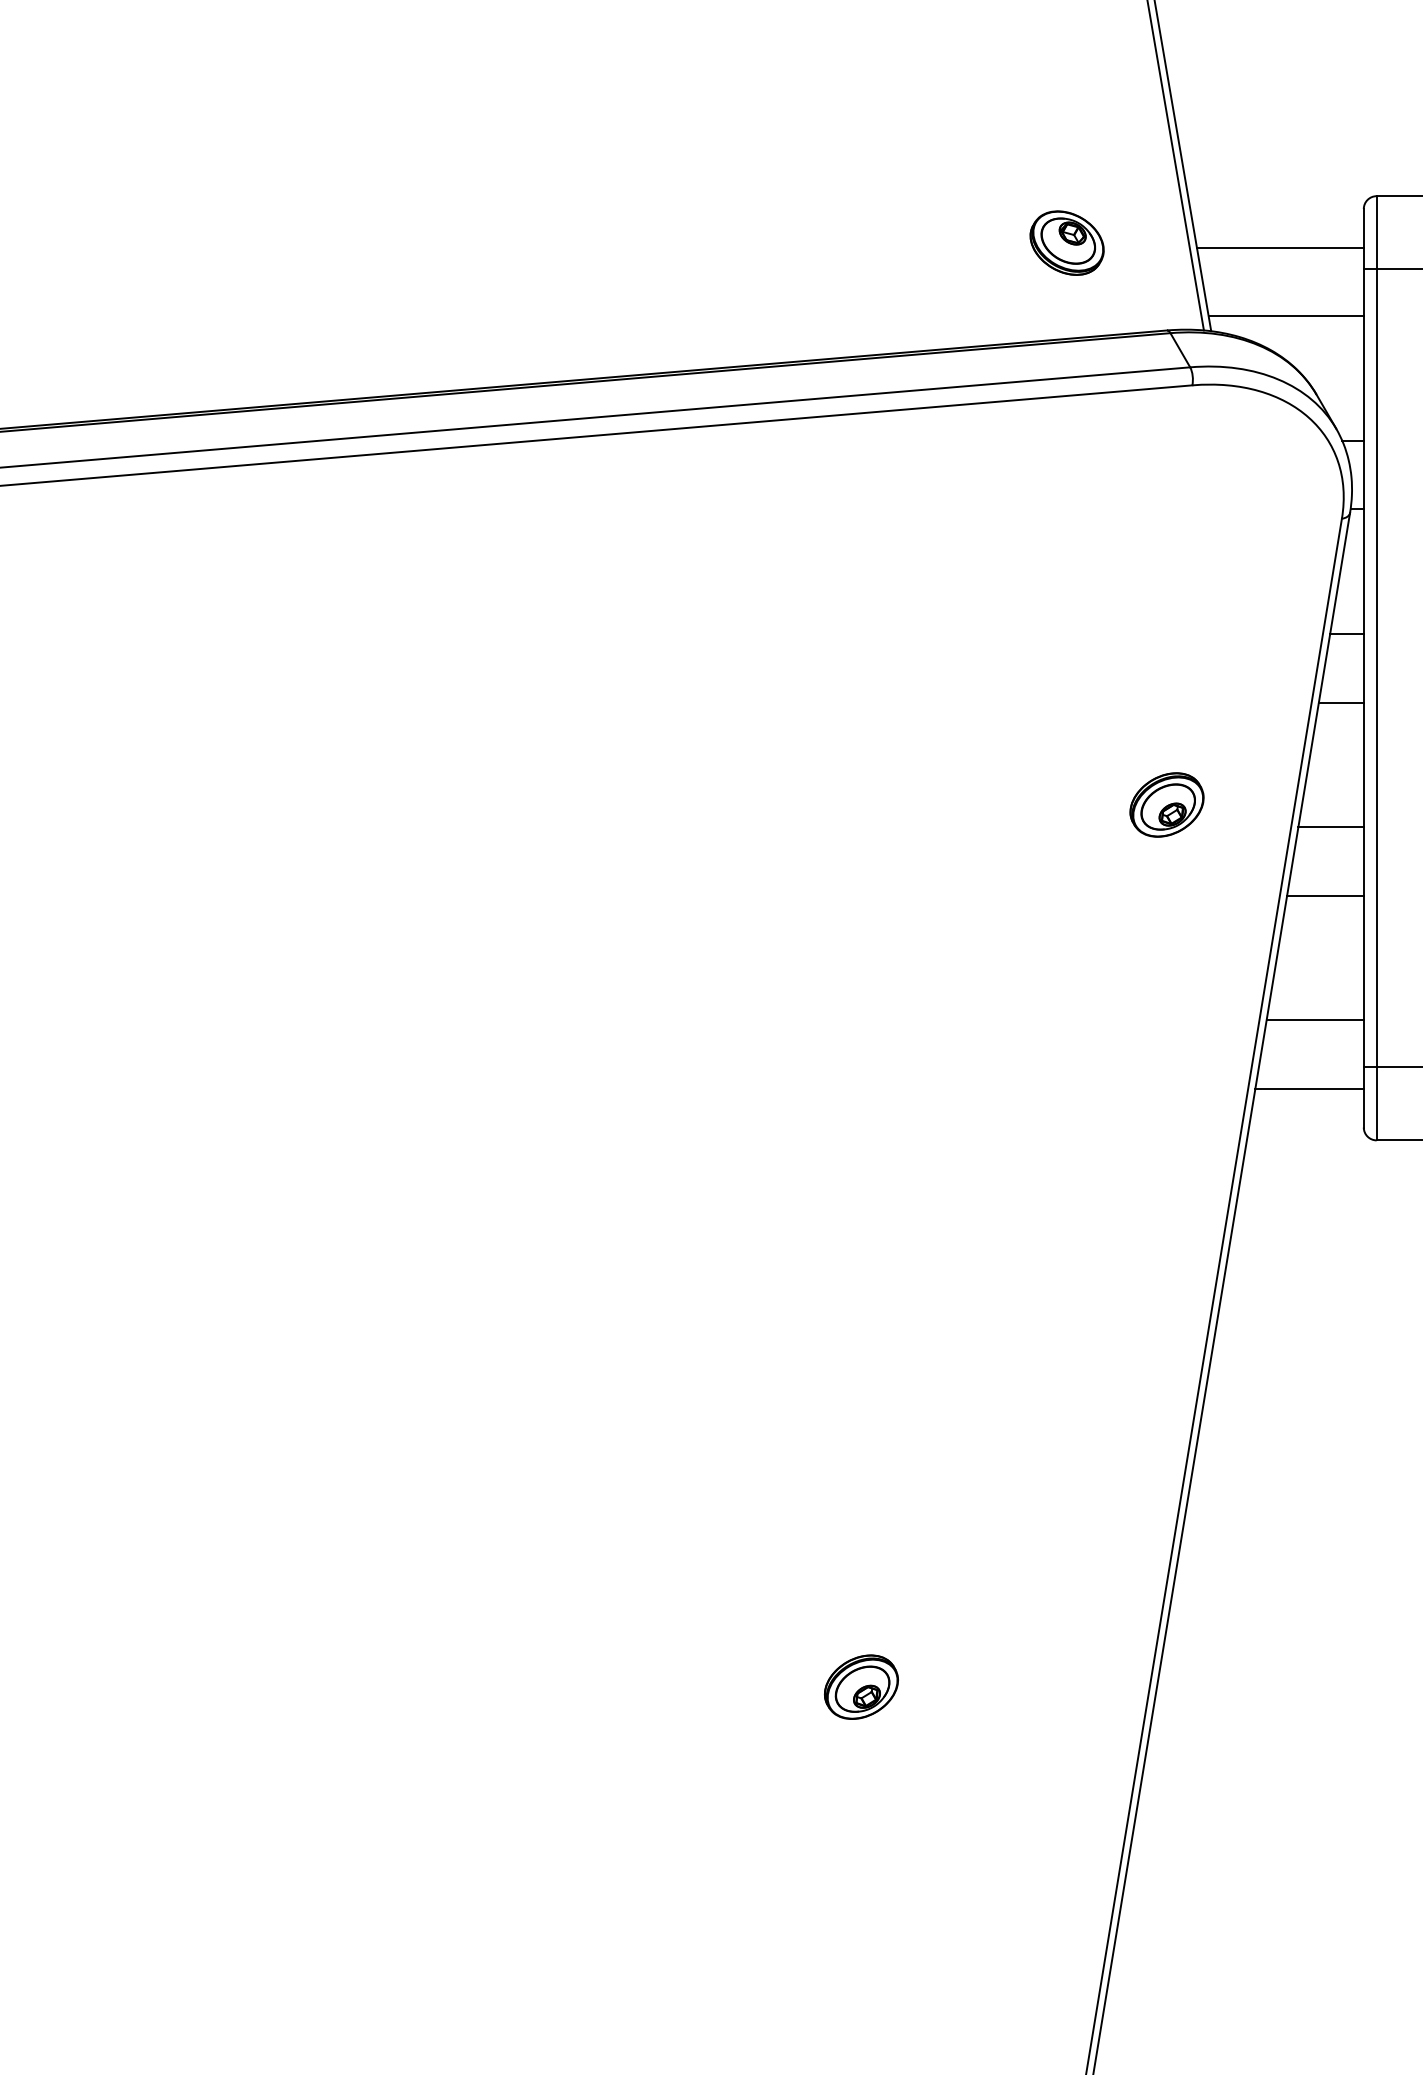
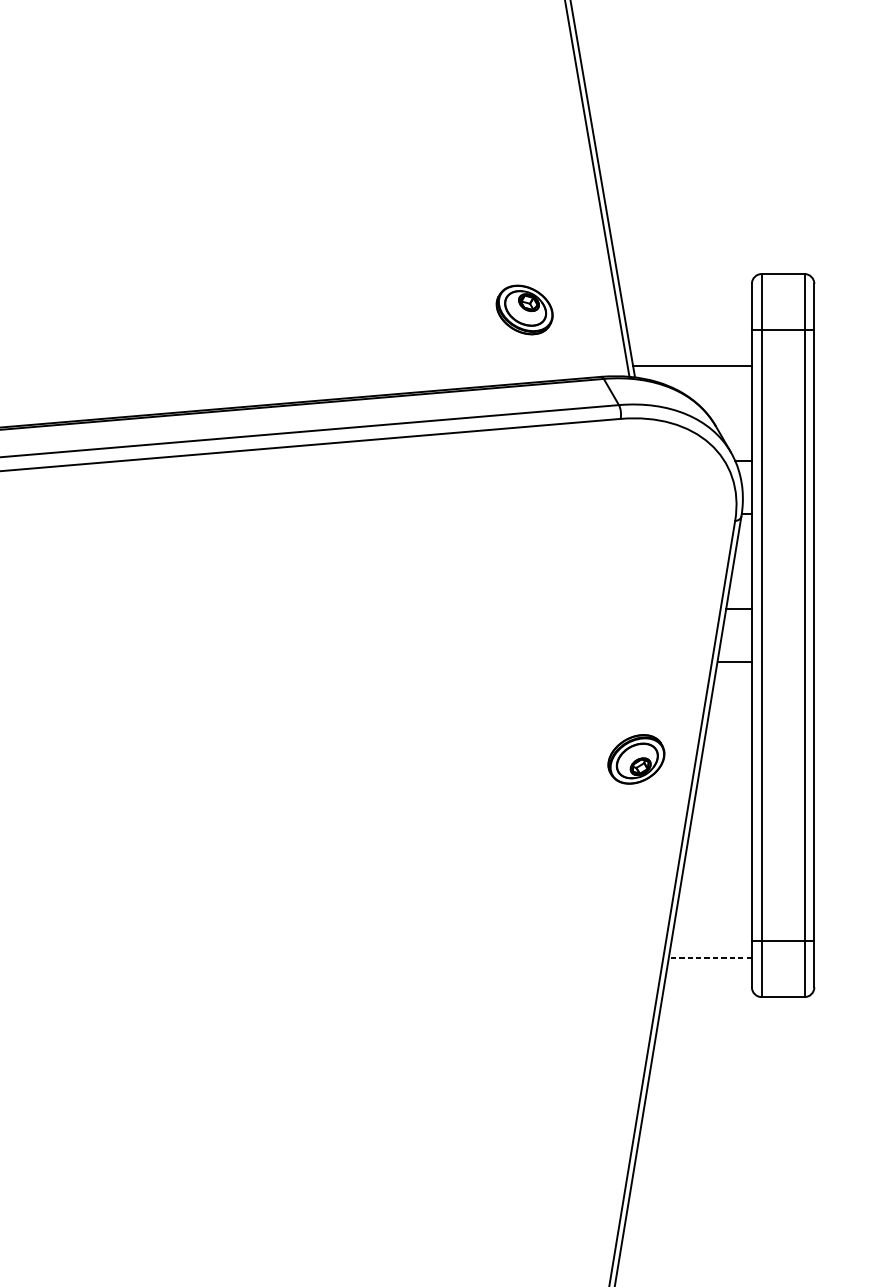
line: (1279, 247) -> (687, 313), removed
part: (1166, 804) -> (636, 759), moved
line: (1330, 827) -> (726, 757), removed
line: (1325, 895) -> (722, 809), removed
line: (1314, 1020) -> (714, 905), removed
line: (1309, 1088) -> (710, 957), solid -> dashed

